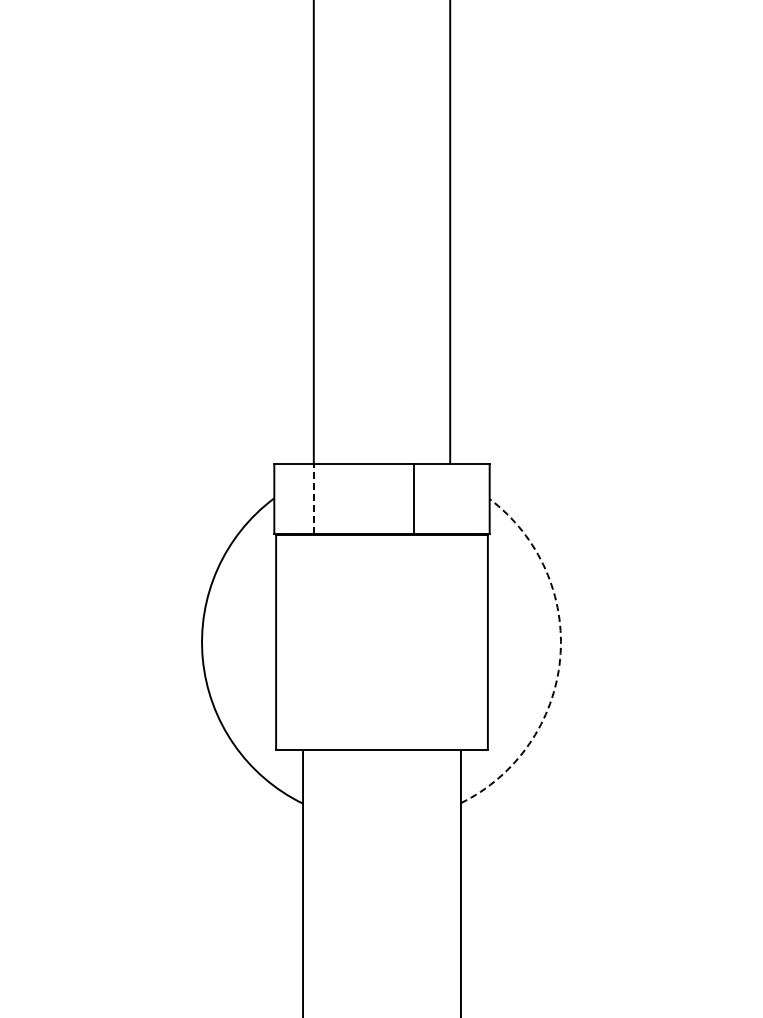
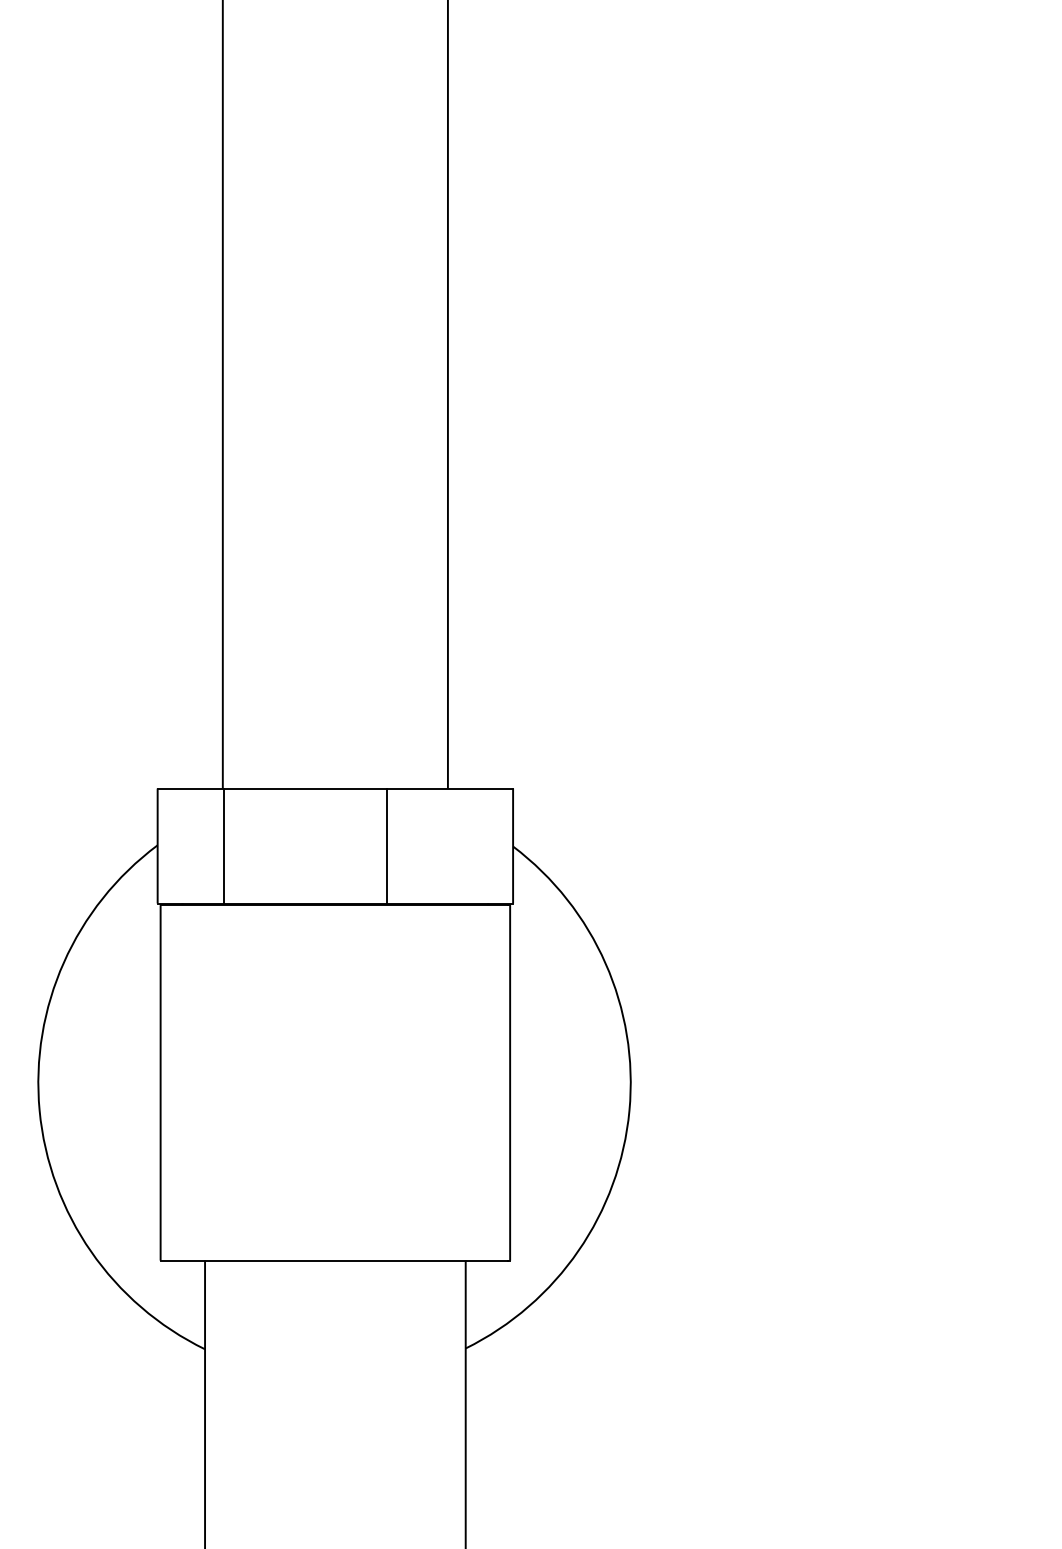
line: (314, 498) -> (223, 845), dashed -> solid
arc: (560, 659) -> (629, 1111), dashed -> solid

